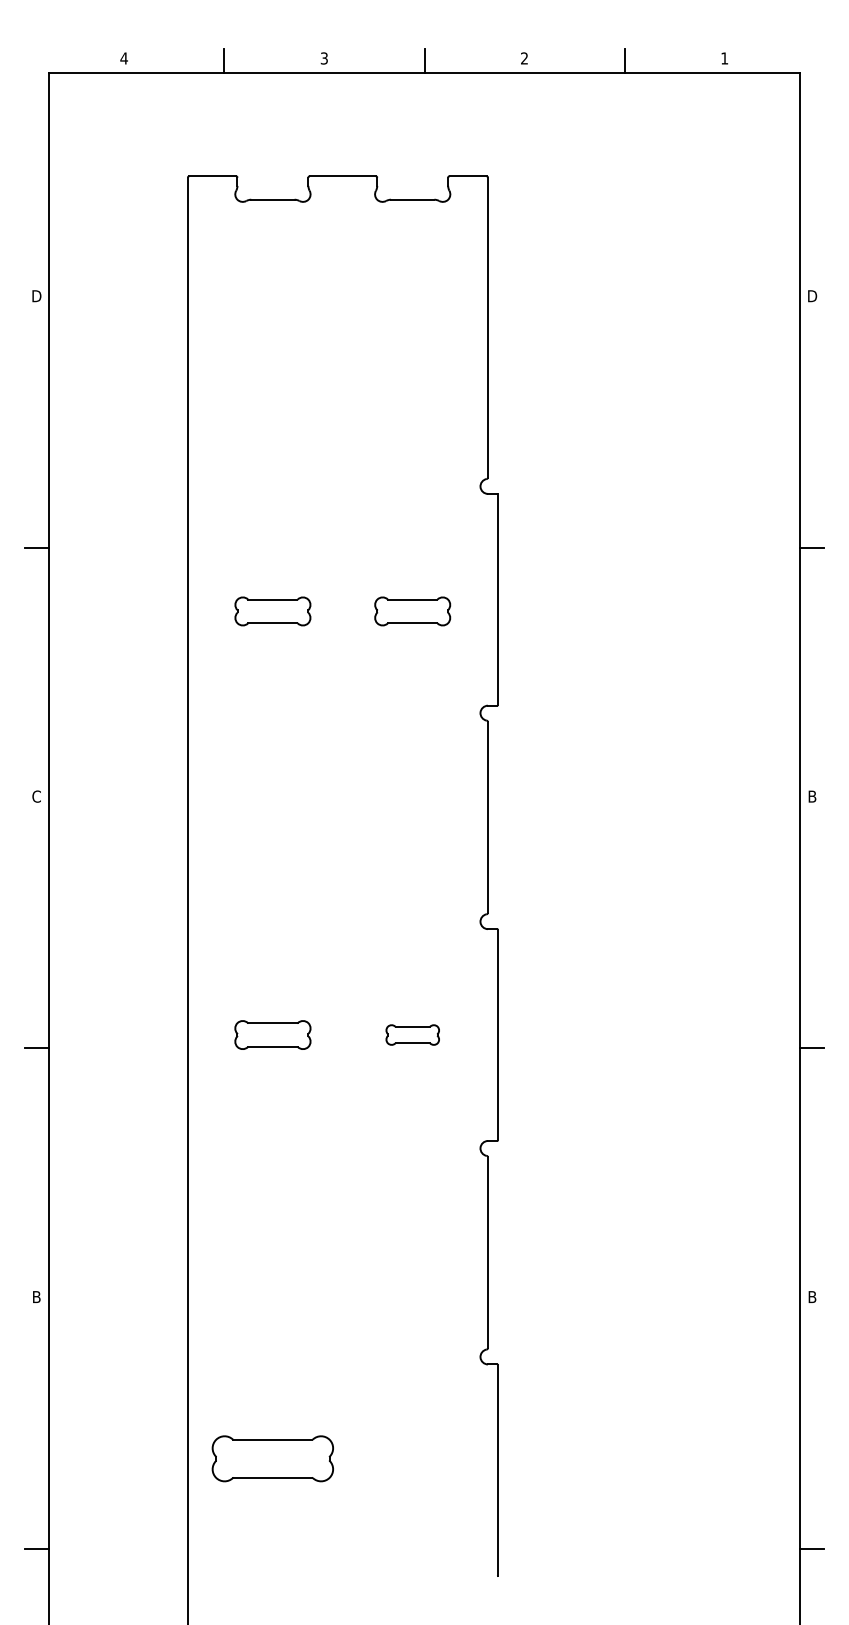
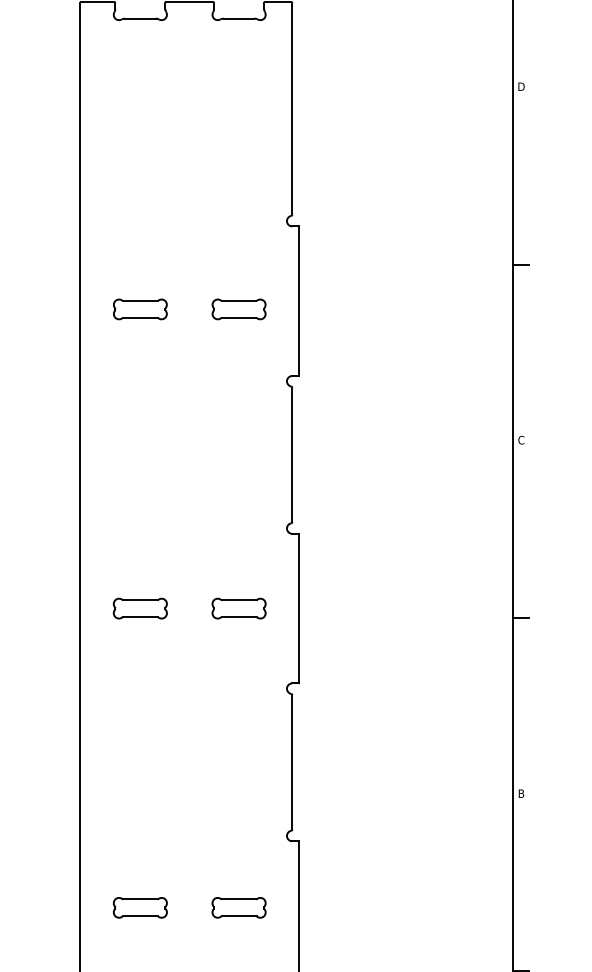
text: (812, 796) -> (521, 440), B -> C
part: (412, 1034) -> (238, 608), size x1.43
part: (272, 1458) -> (140, 907), size x0.62
part: (412, 1458) -> (238, 907), added

